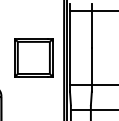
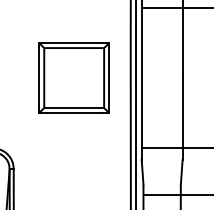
part: (33, 57) -> (73, 77), moved

